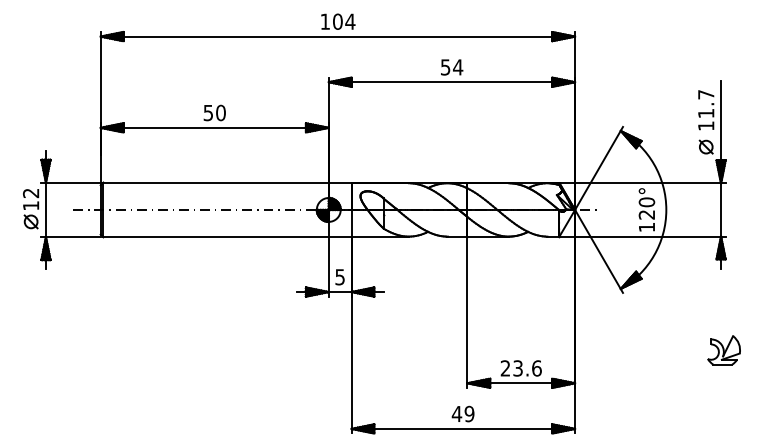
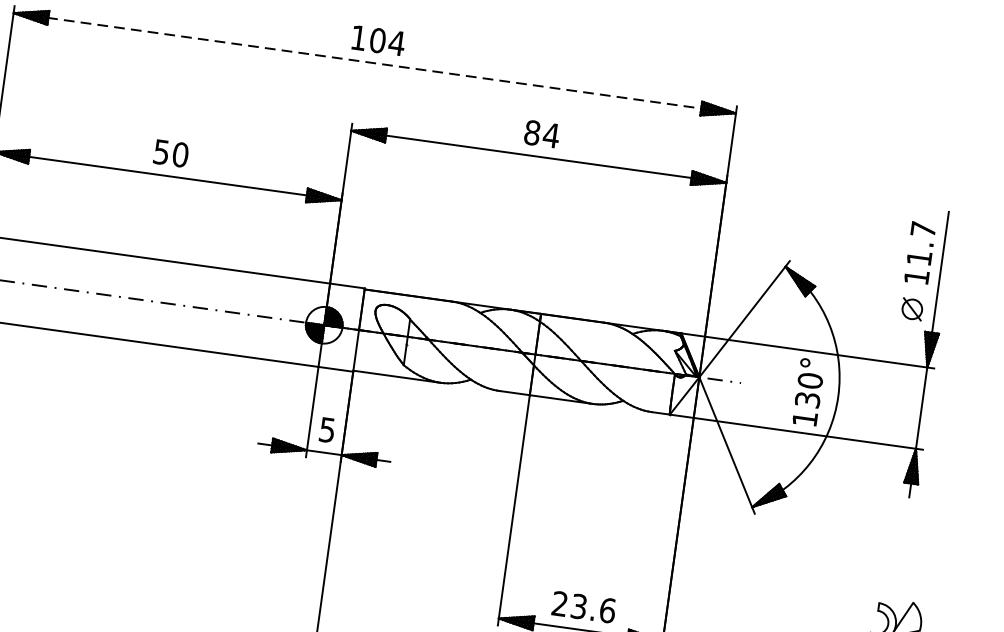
line: (338, 36) -> (375, 63), solid -> dashed
text: (445, 67) -> (532, 133), 54 -> 84
text: (647, 214) -> (808, 399), 120° -> 130°

